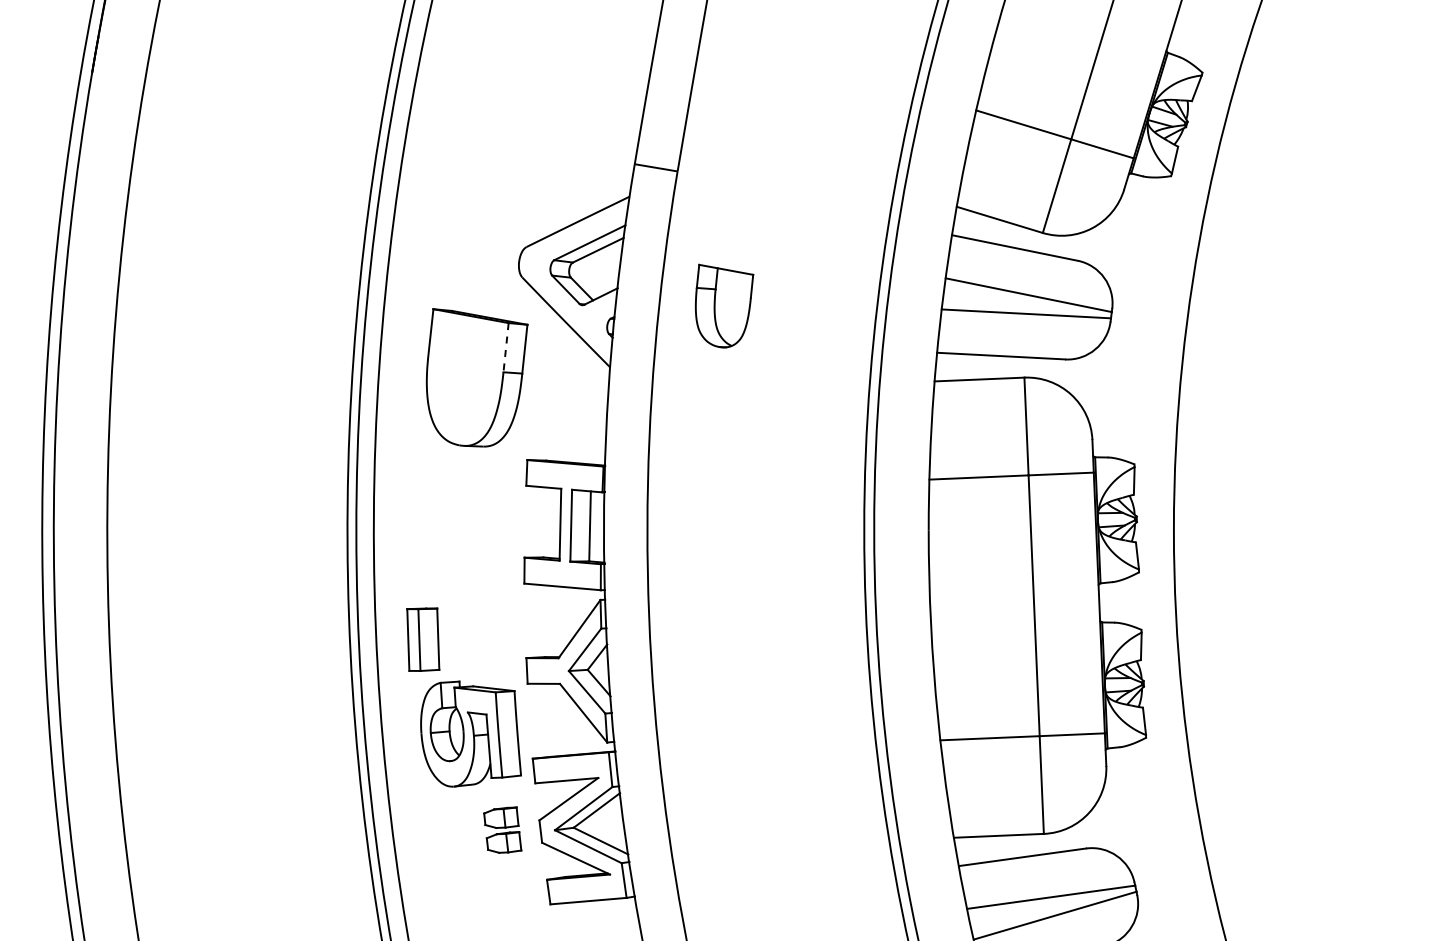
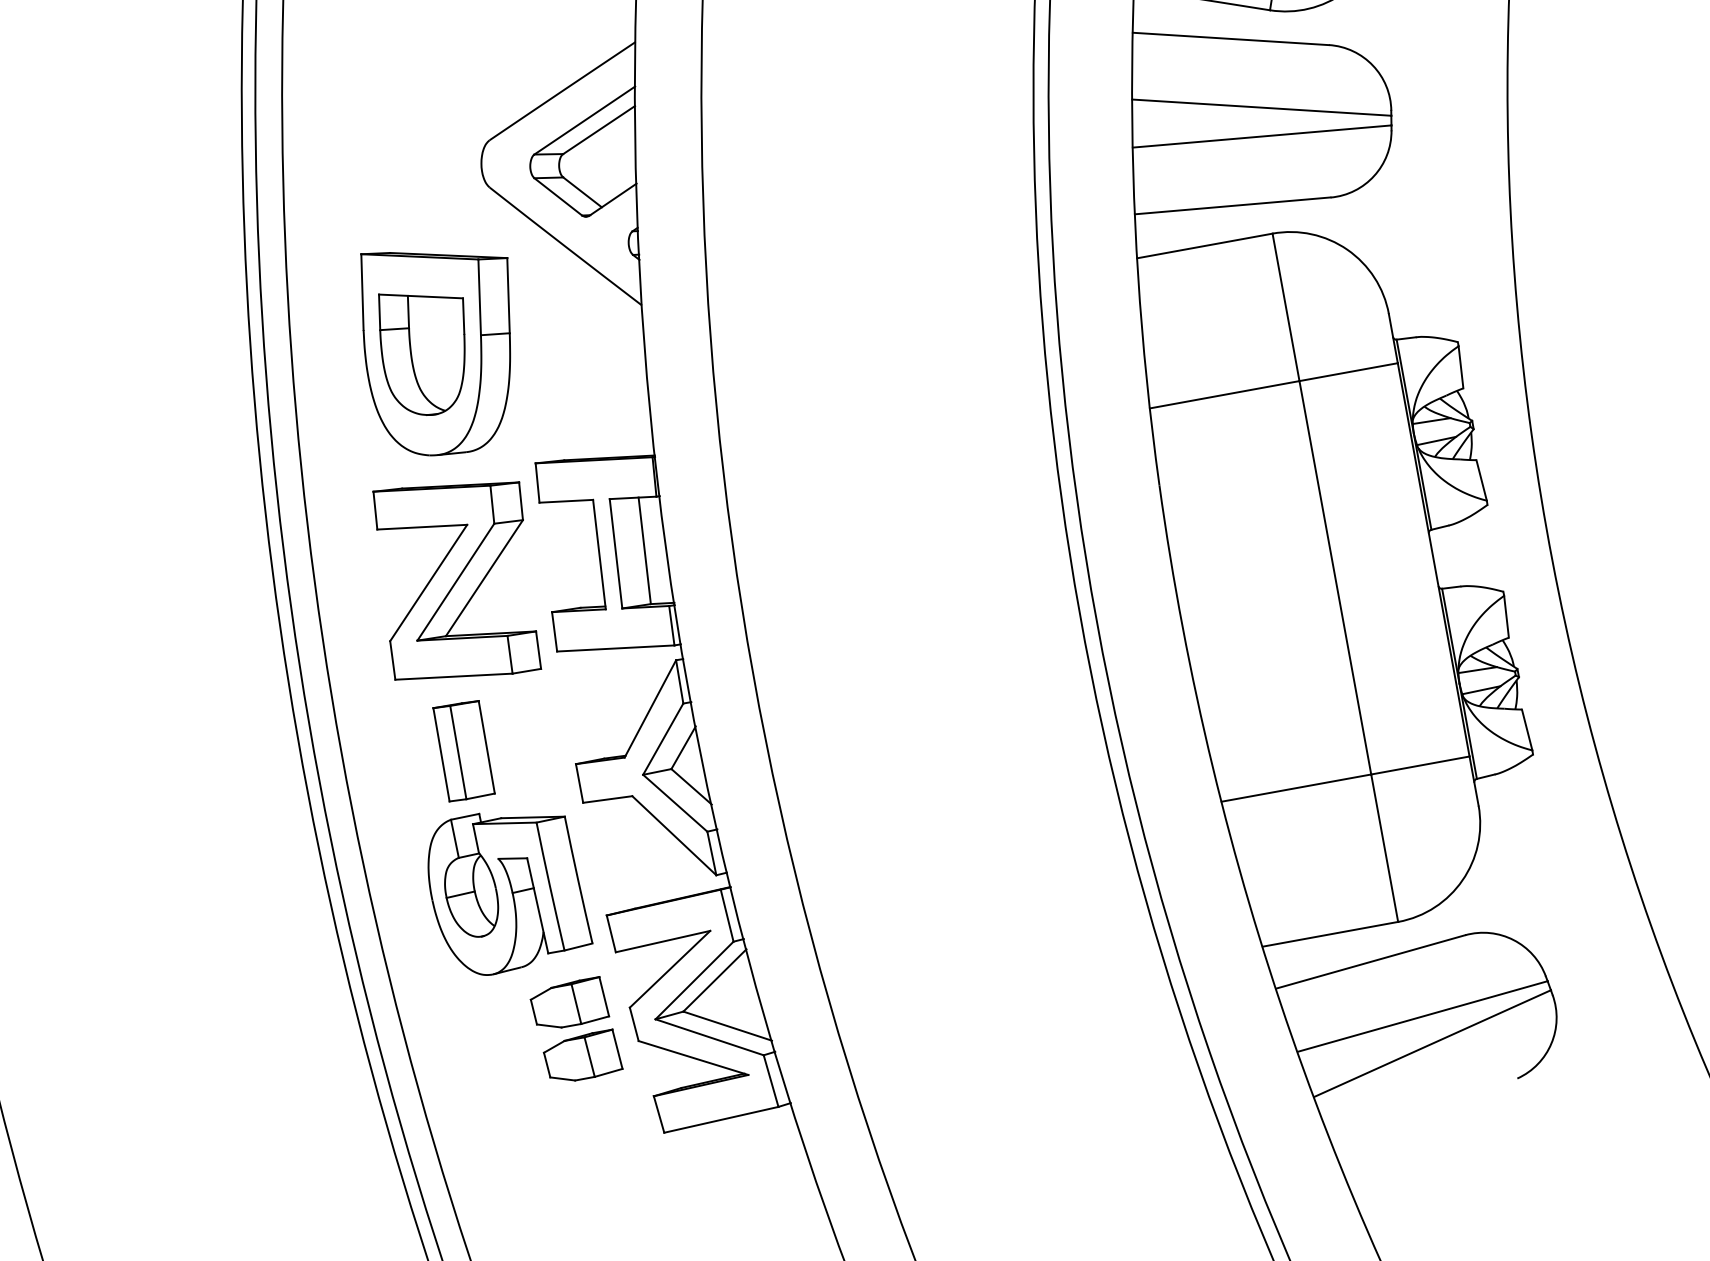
part: (724, 305) -> (425, 350), moved
line: (506, 347) -> (480, 296), dashed -> solid
part: (465, 528) -> (456, 580), added
part: (423, 639) -> (464, 750), moved
part: (502, 829) -> (575, 1029), size x1.43

